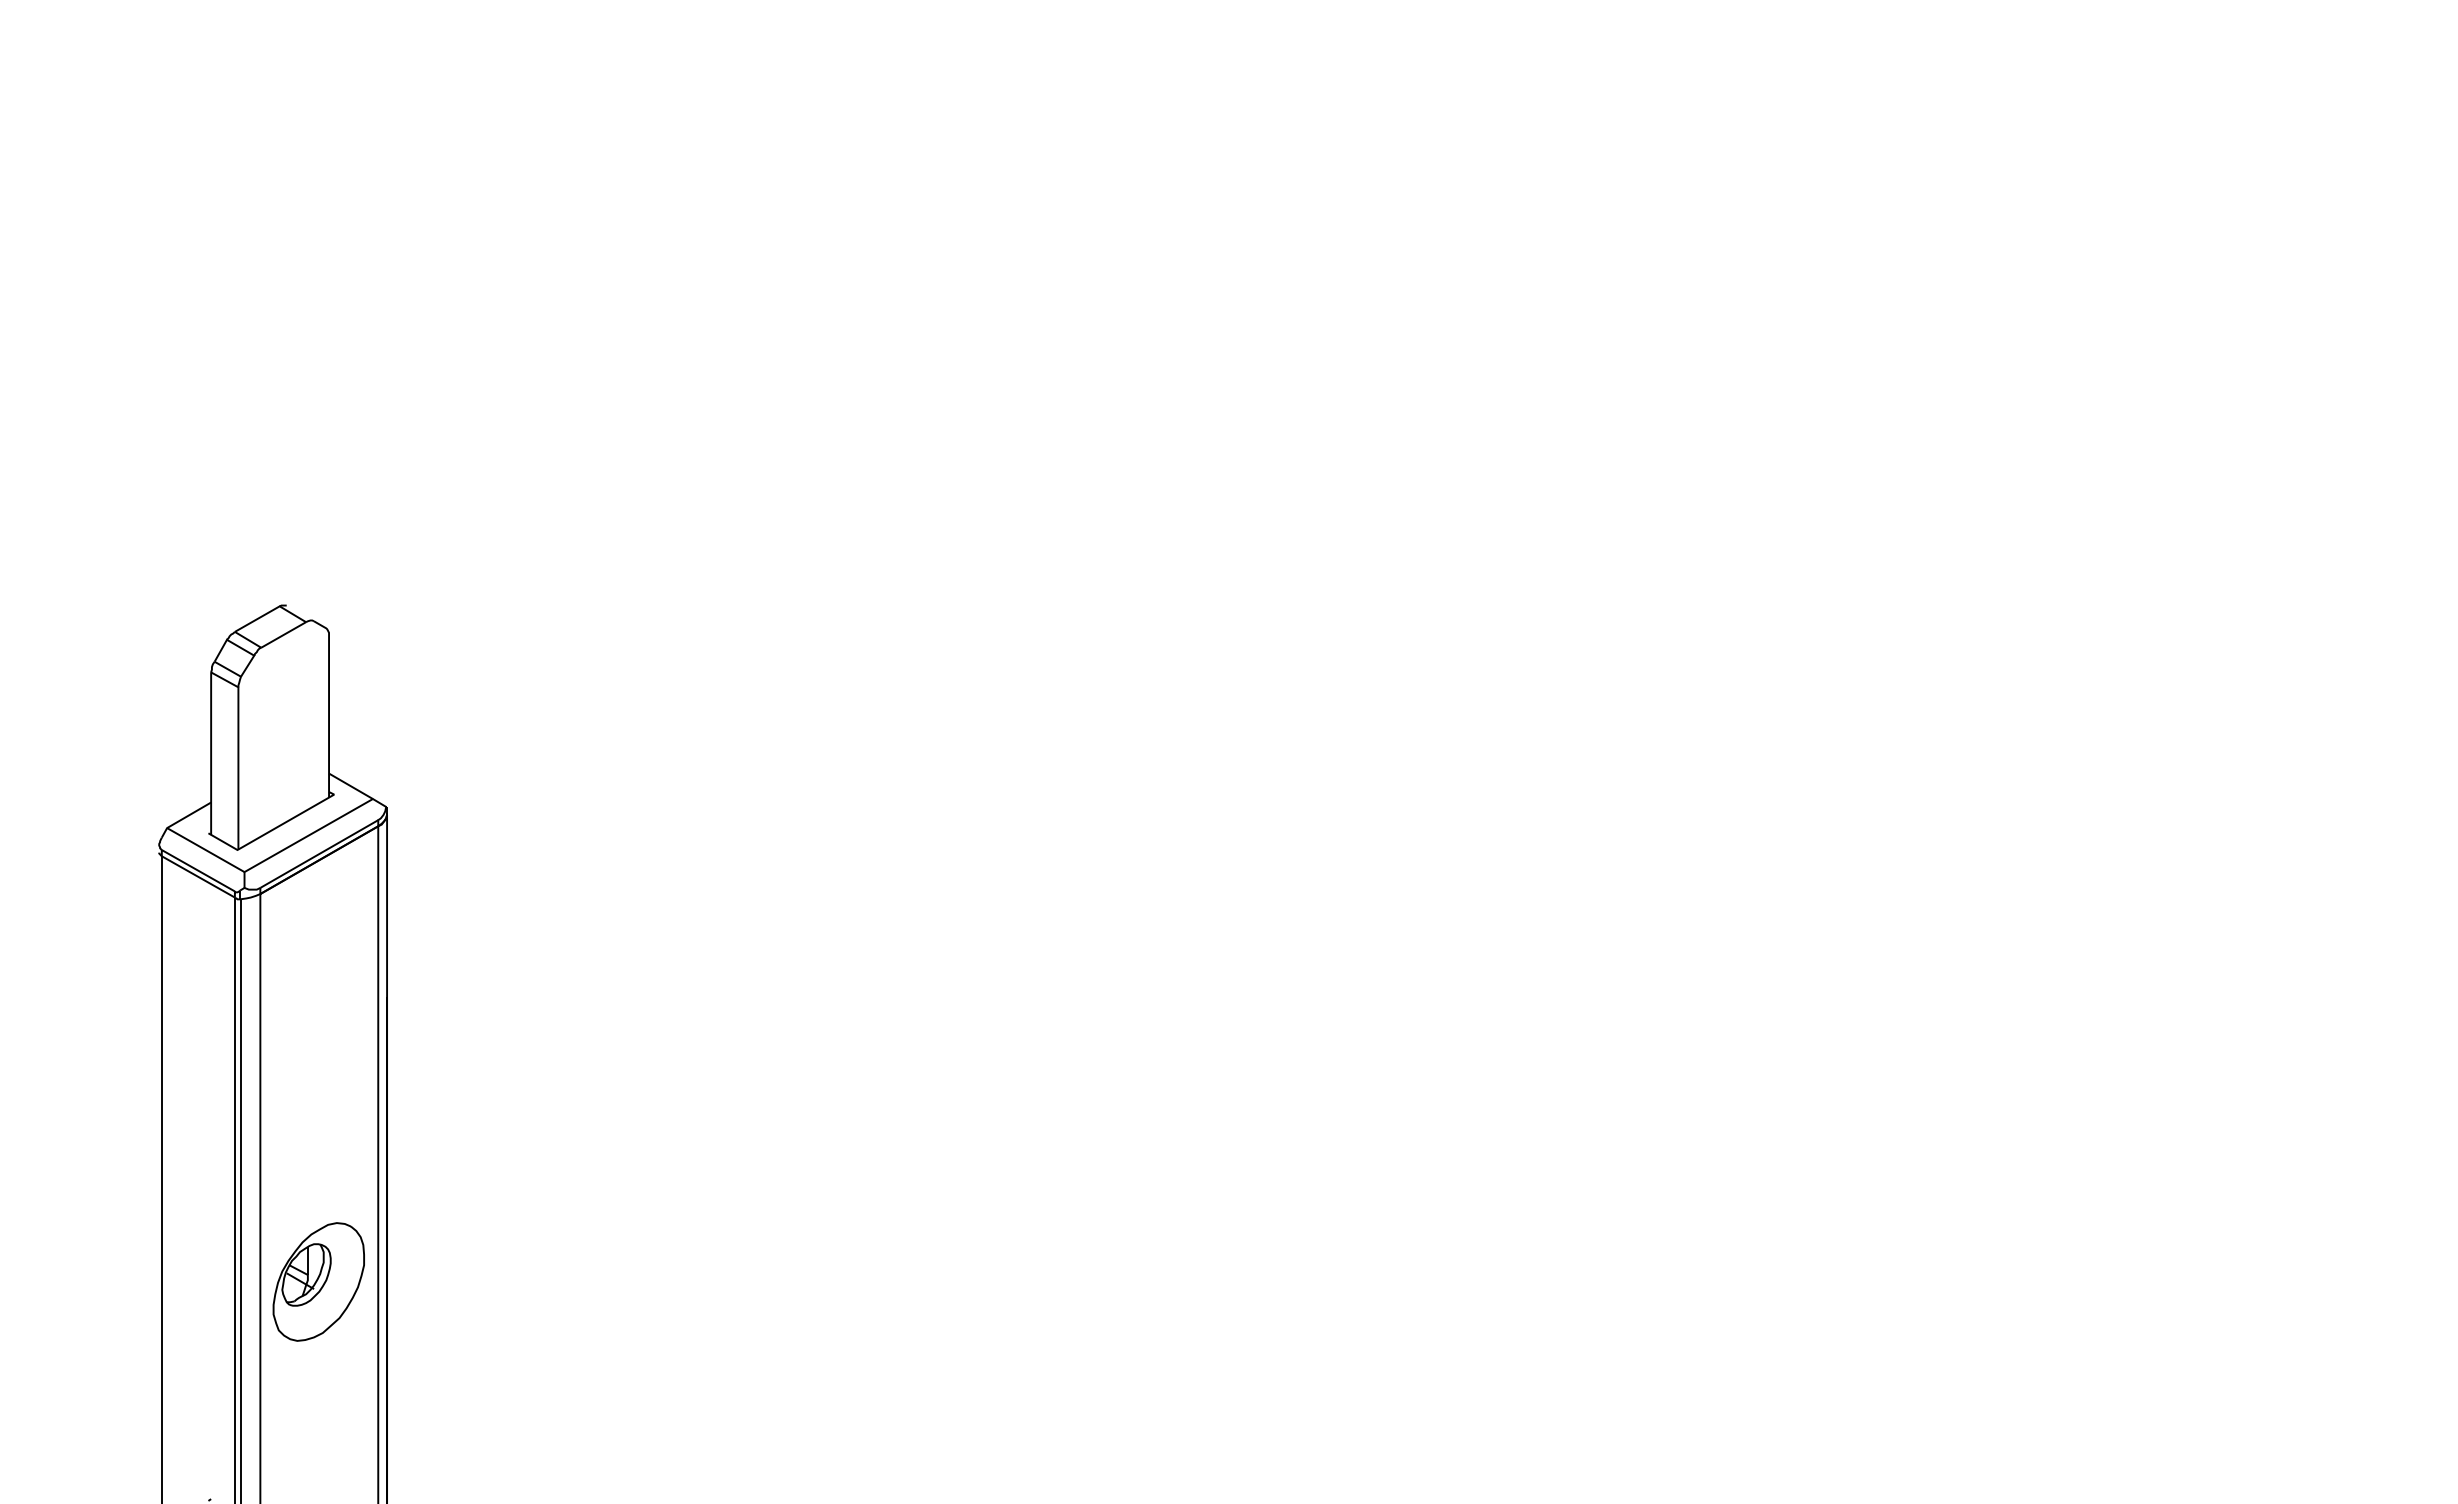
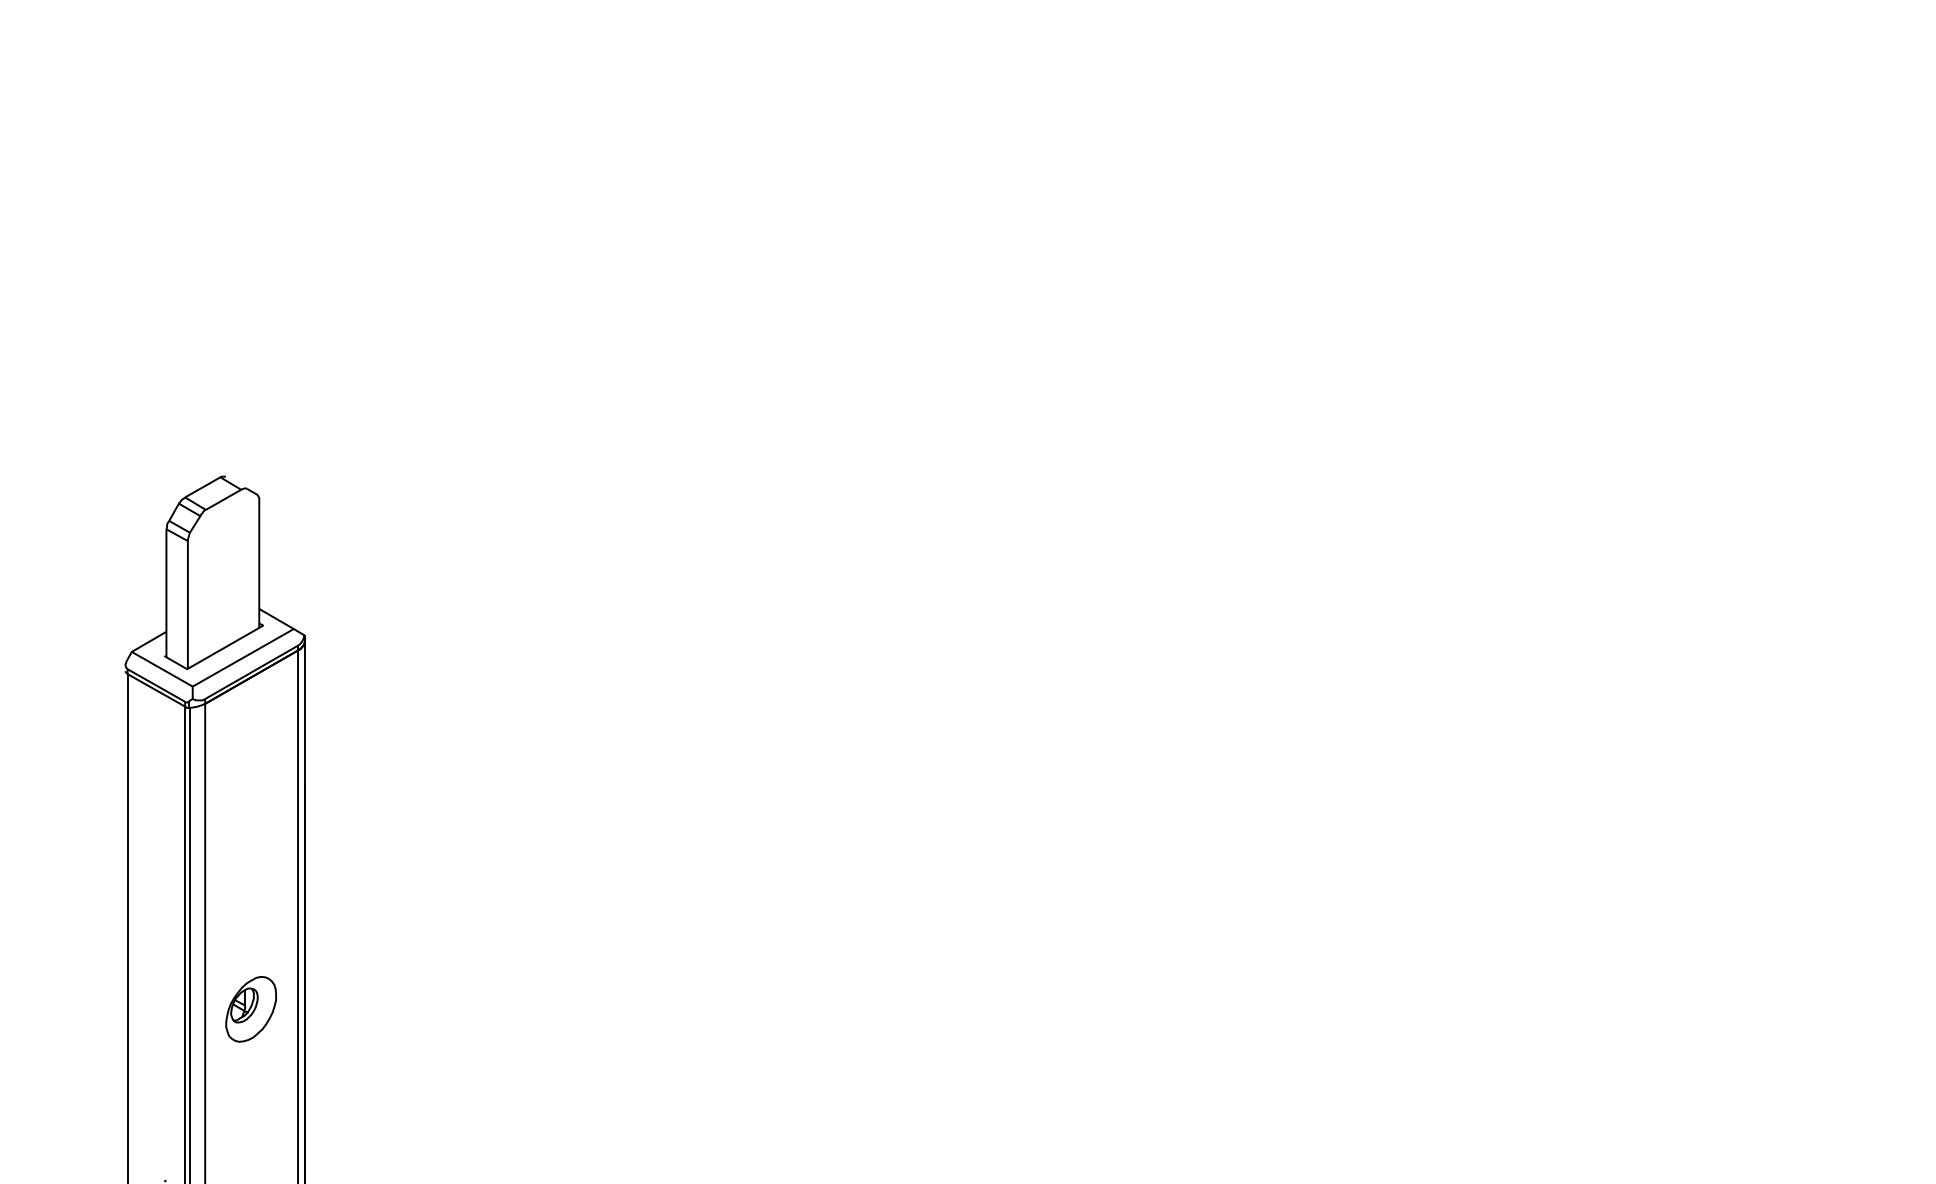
part: (318, 1281) -> (250, 1008), size x0.7

